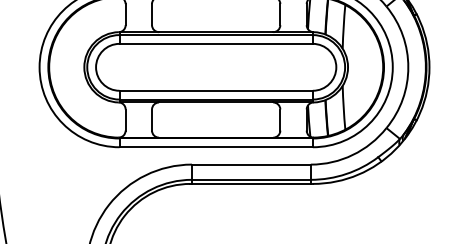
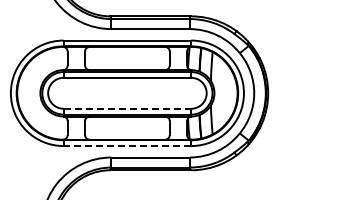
line: (216, 90) -> (127, 108), solid -> dashed
line: (216, 147) -> (127, 146), solid -> dashed

